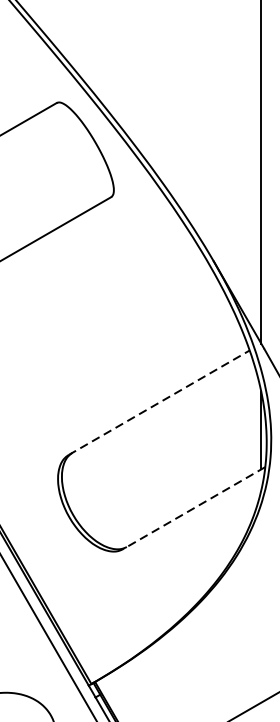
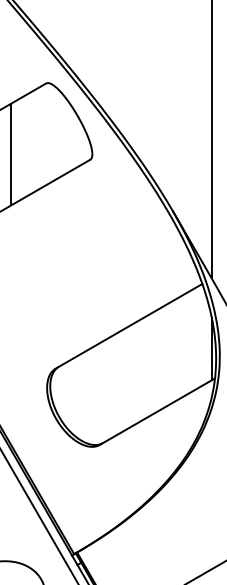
line: (14, 190) -> (11, 154), added
line: (159, 402) -> (129, 326), dashed -> solid
line: (194, 507) -> (157, 411), dashed -> solid

